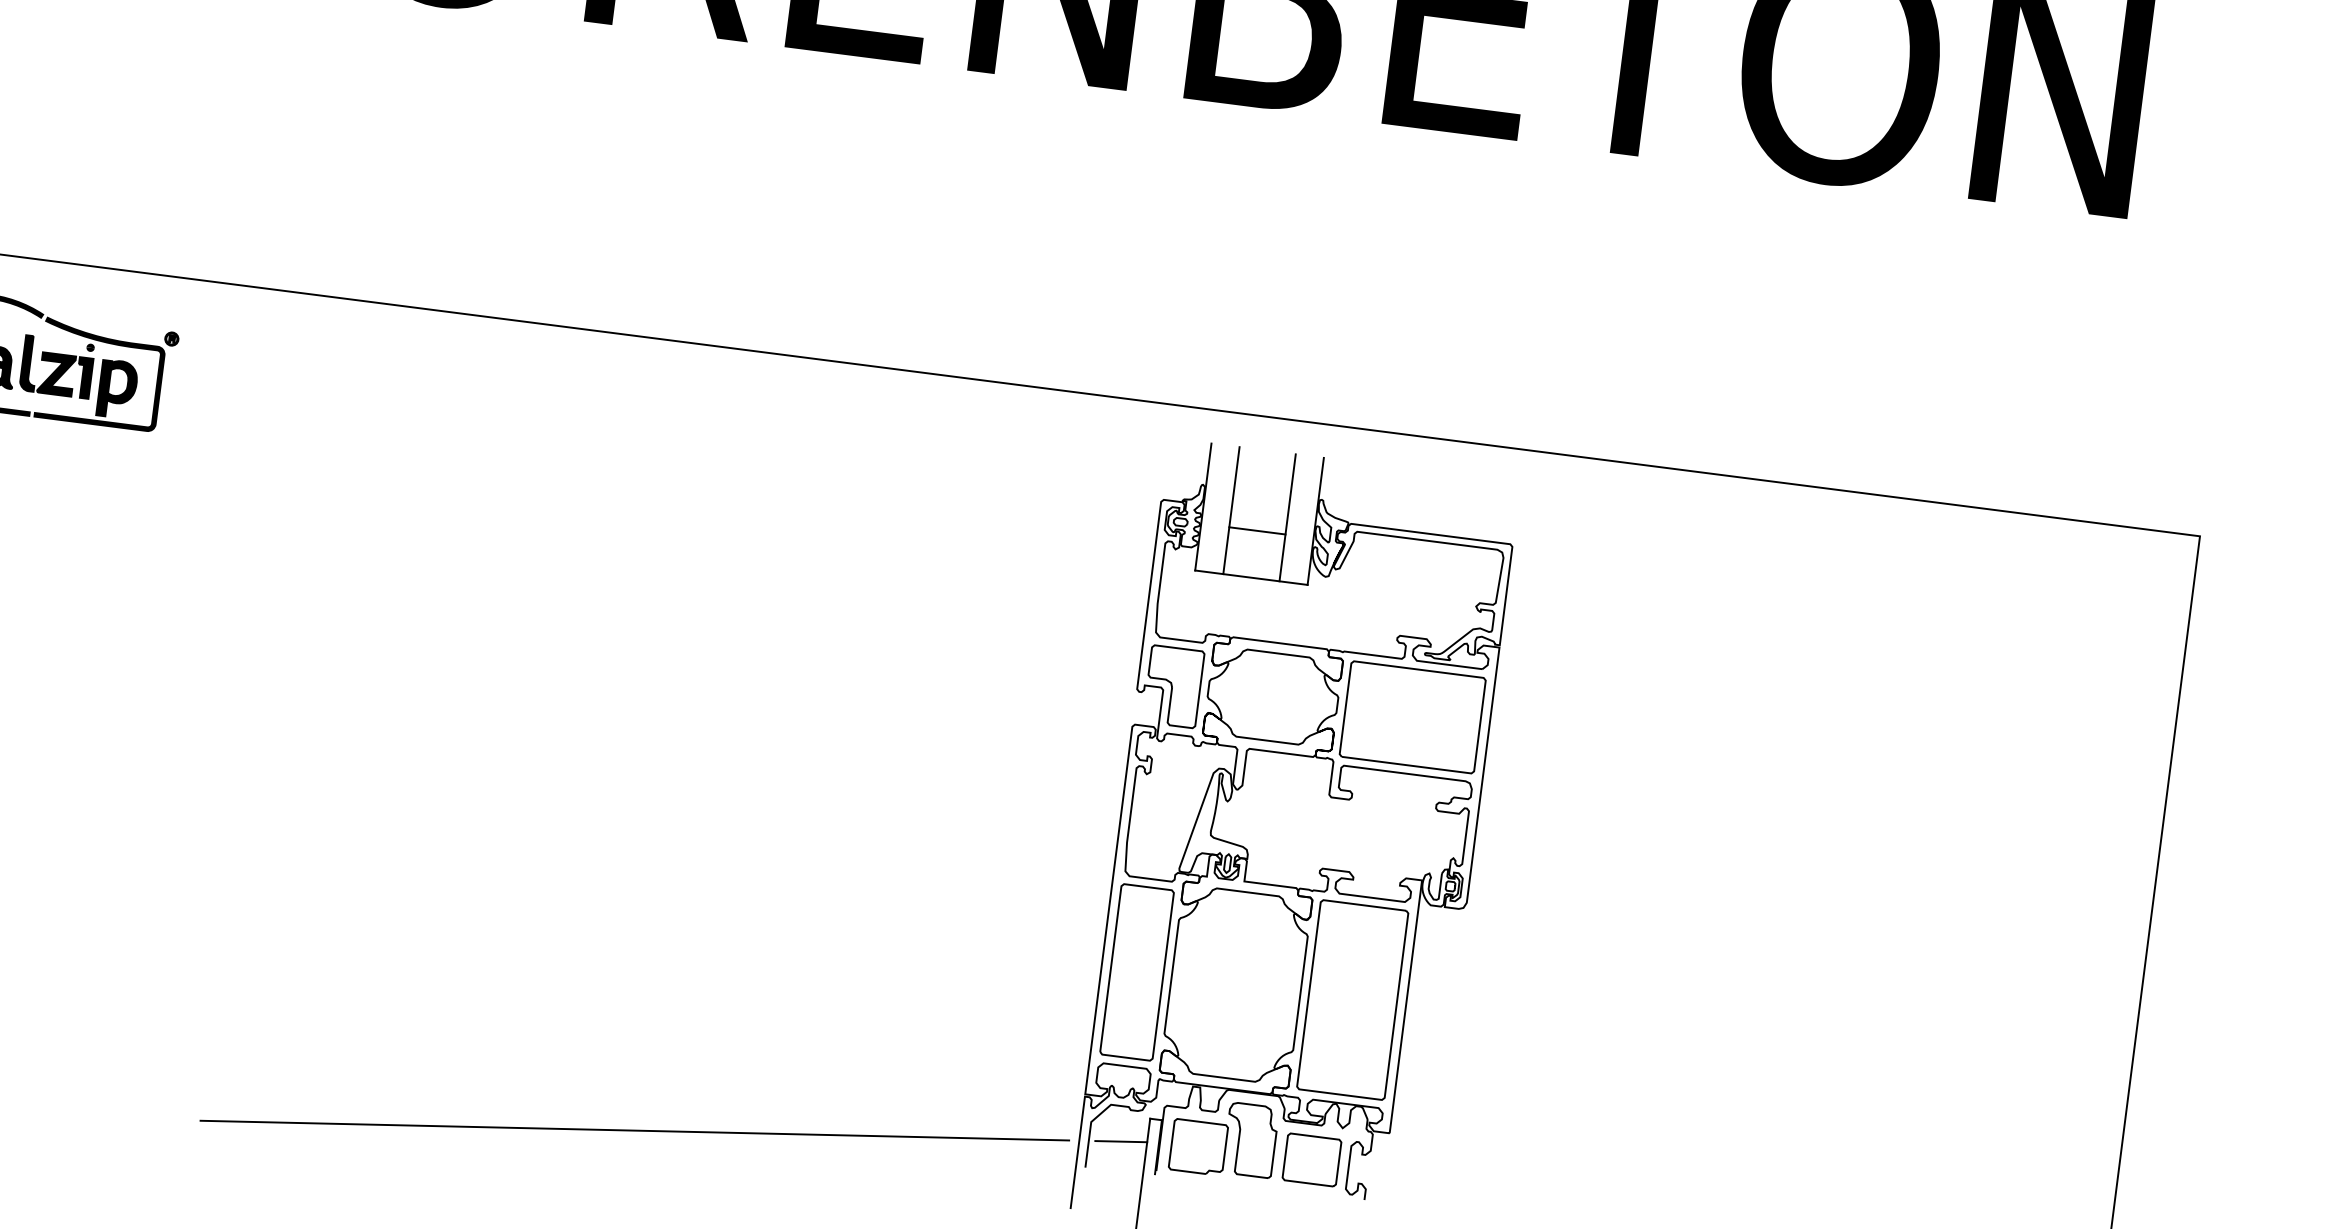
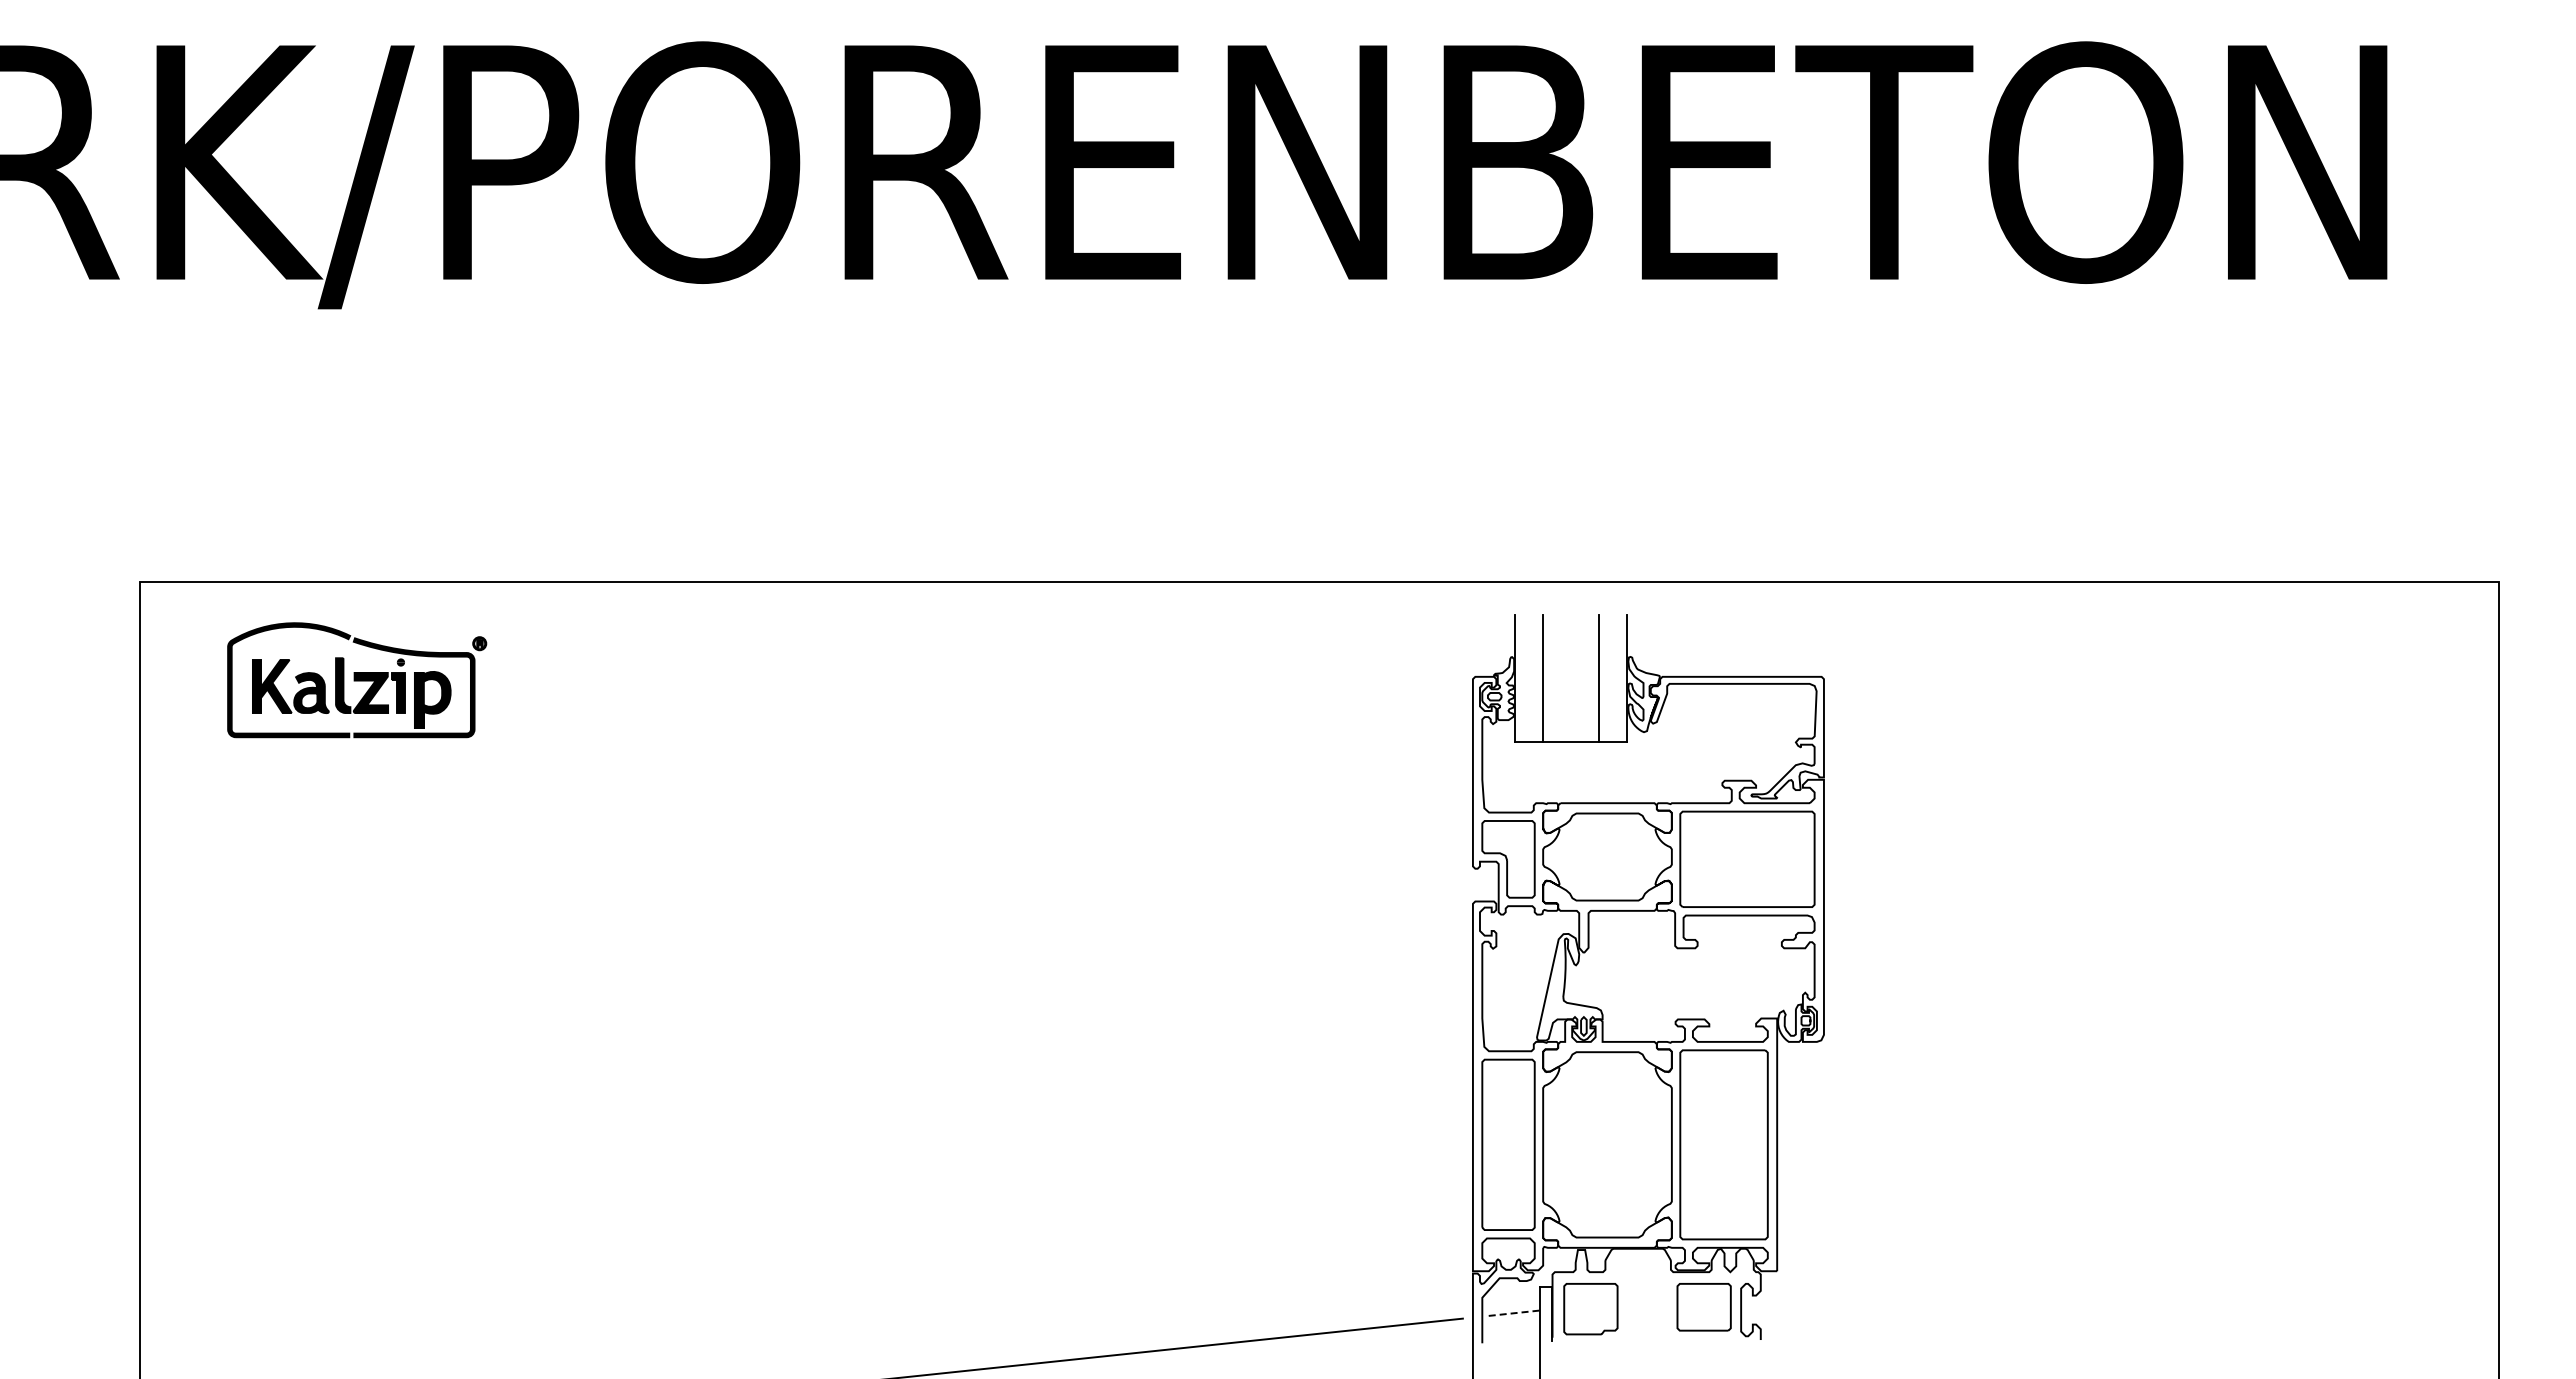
line: (1257, 530) -> (1571, 695), removed
part: (1250, 1140) -> (1641, 1295), removed
line: (1121, 1141) -> (1514, 1313), solid -> dashed

